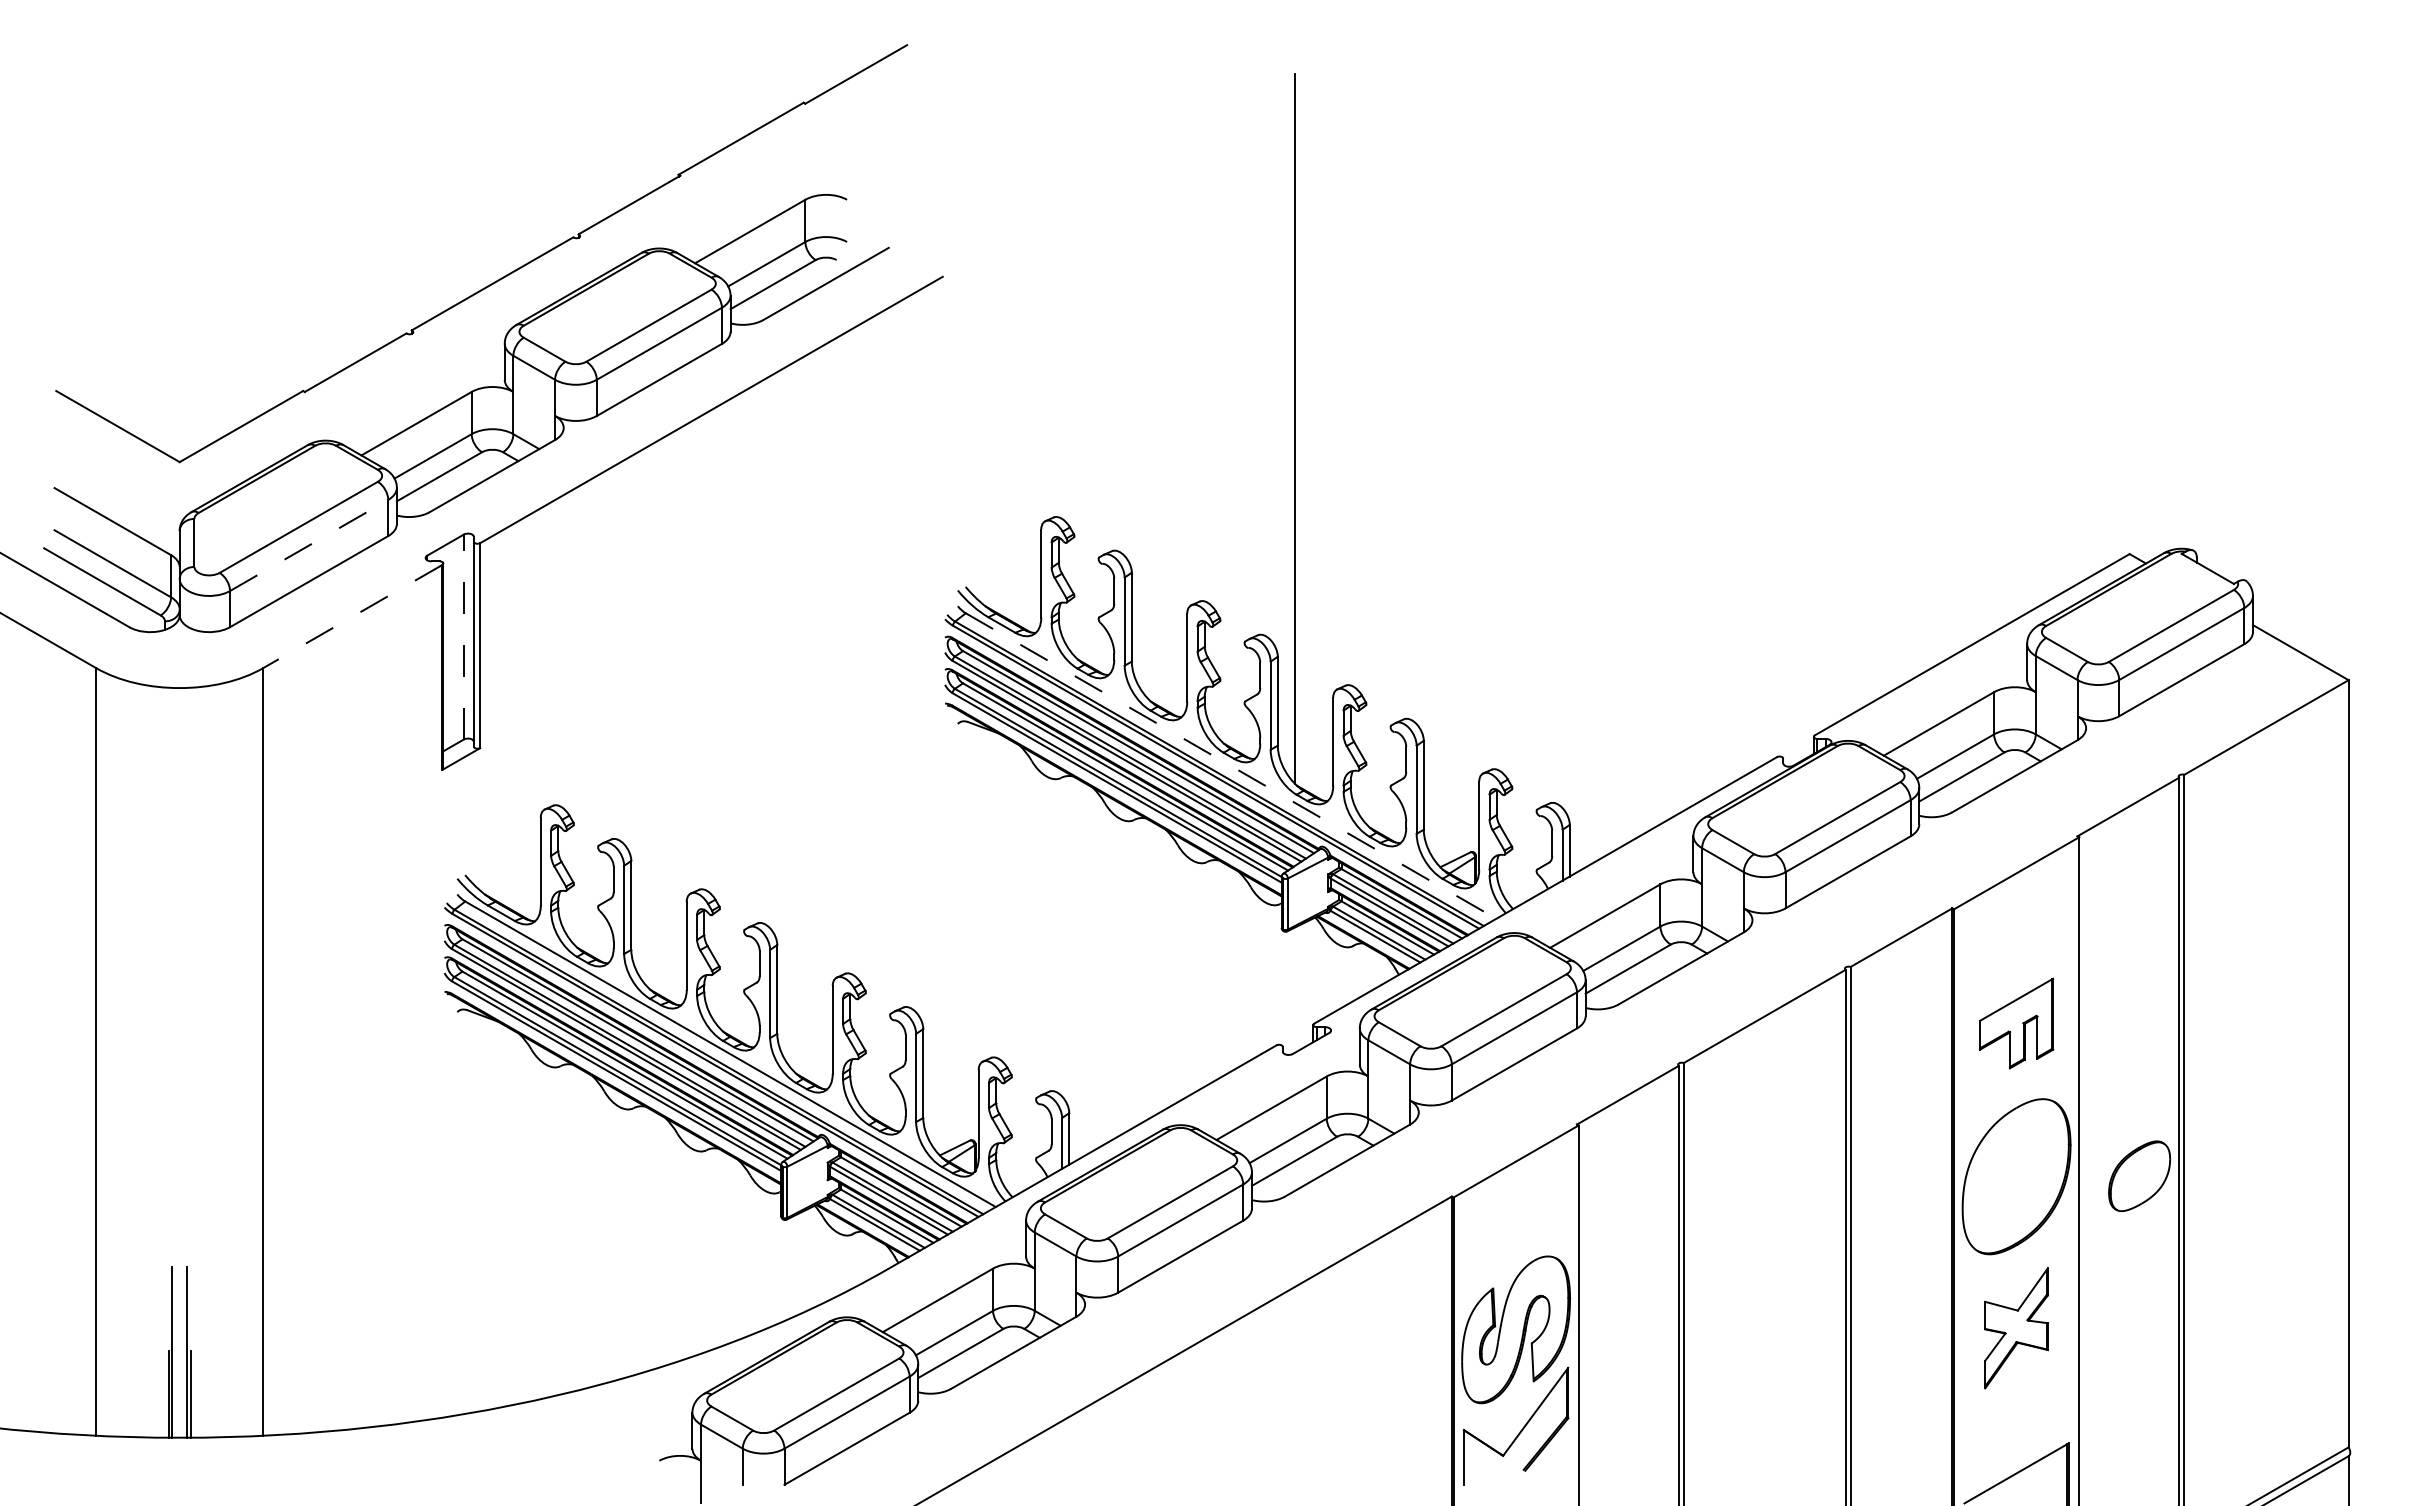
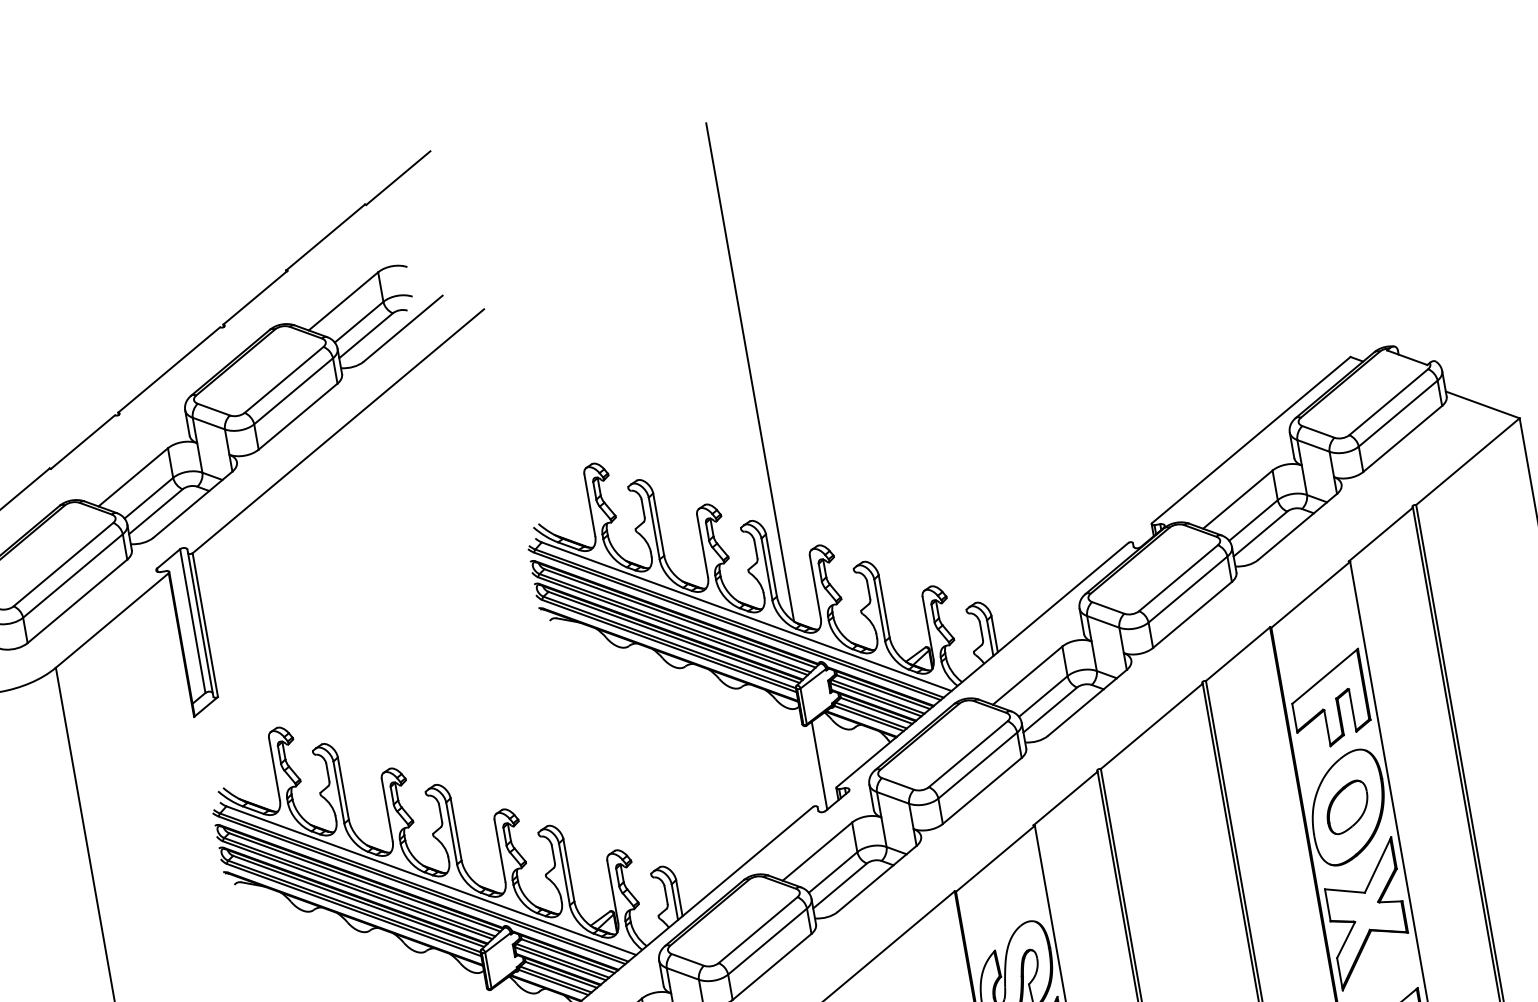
line: (309, 545) -> (73, 575), dashed -> solid
line: (352, 616) -> (112, 620), dashed -> solid
line: (463, 636) -> (192, 620), dashed -> solid
line: (1231, 766) -> (747, 616), dashed -> solid
line: (1295, 989) -> (819, 765), added
part: (2016, 1023) -> (1329, 700), size x1.43
part: (2139, 1176) -> (1347, 807), moved
part: (2016, 1328) -> (1366, 913), size x1.67

